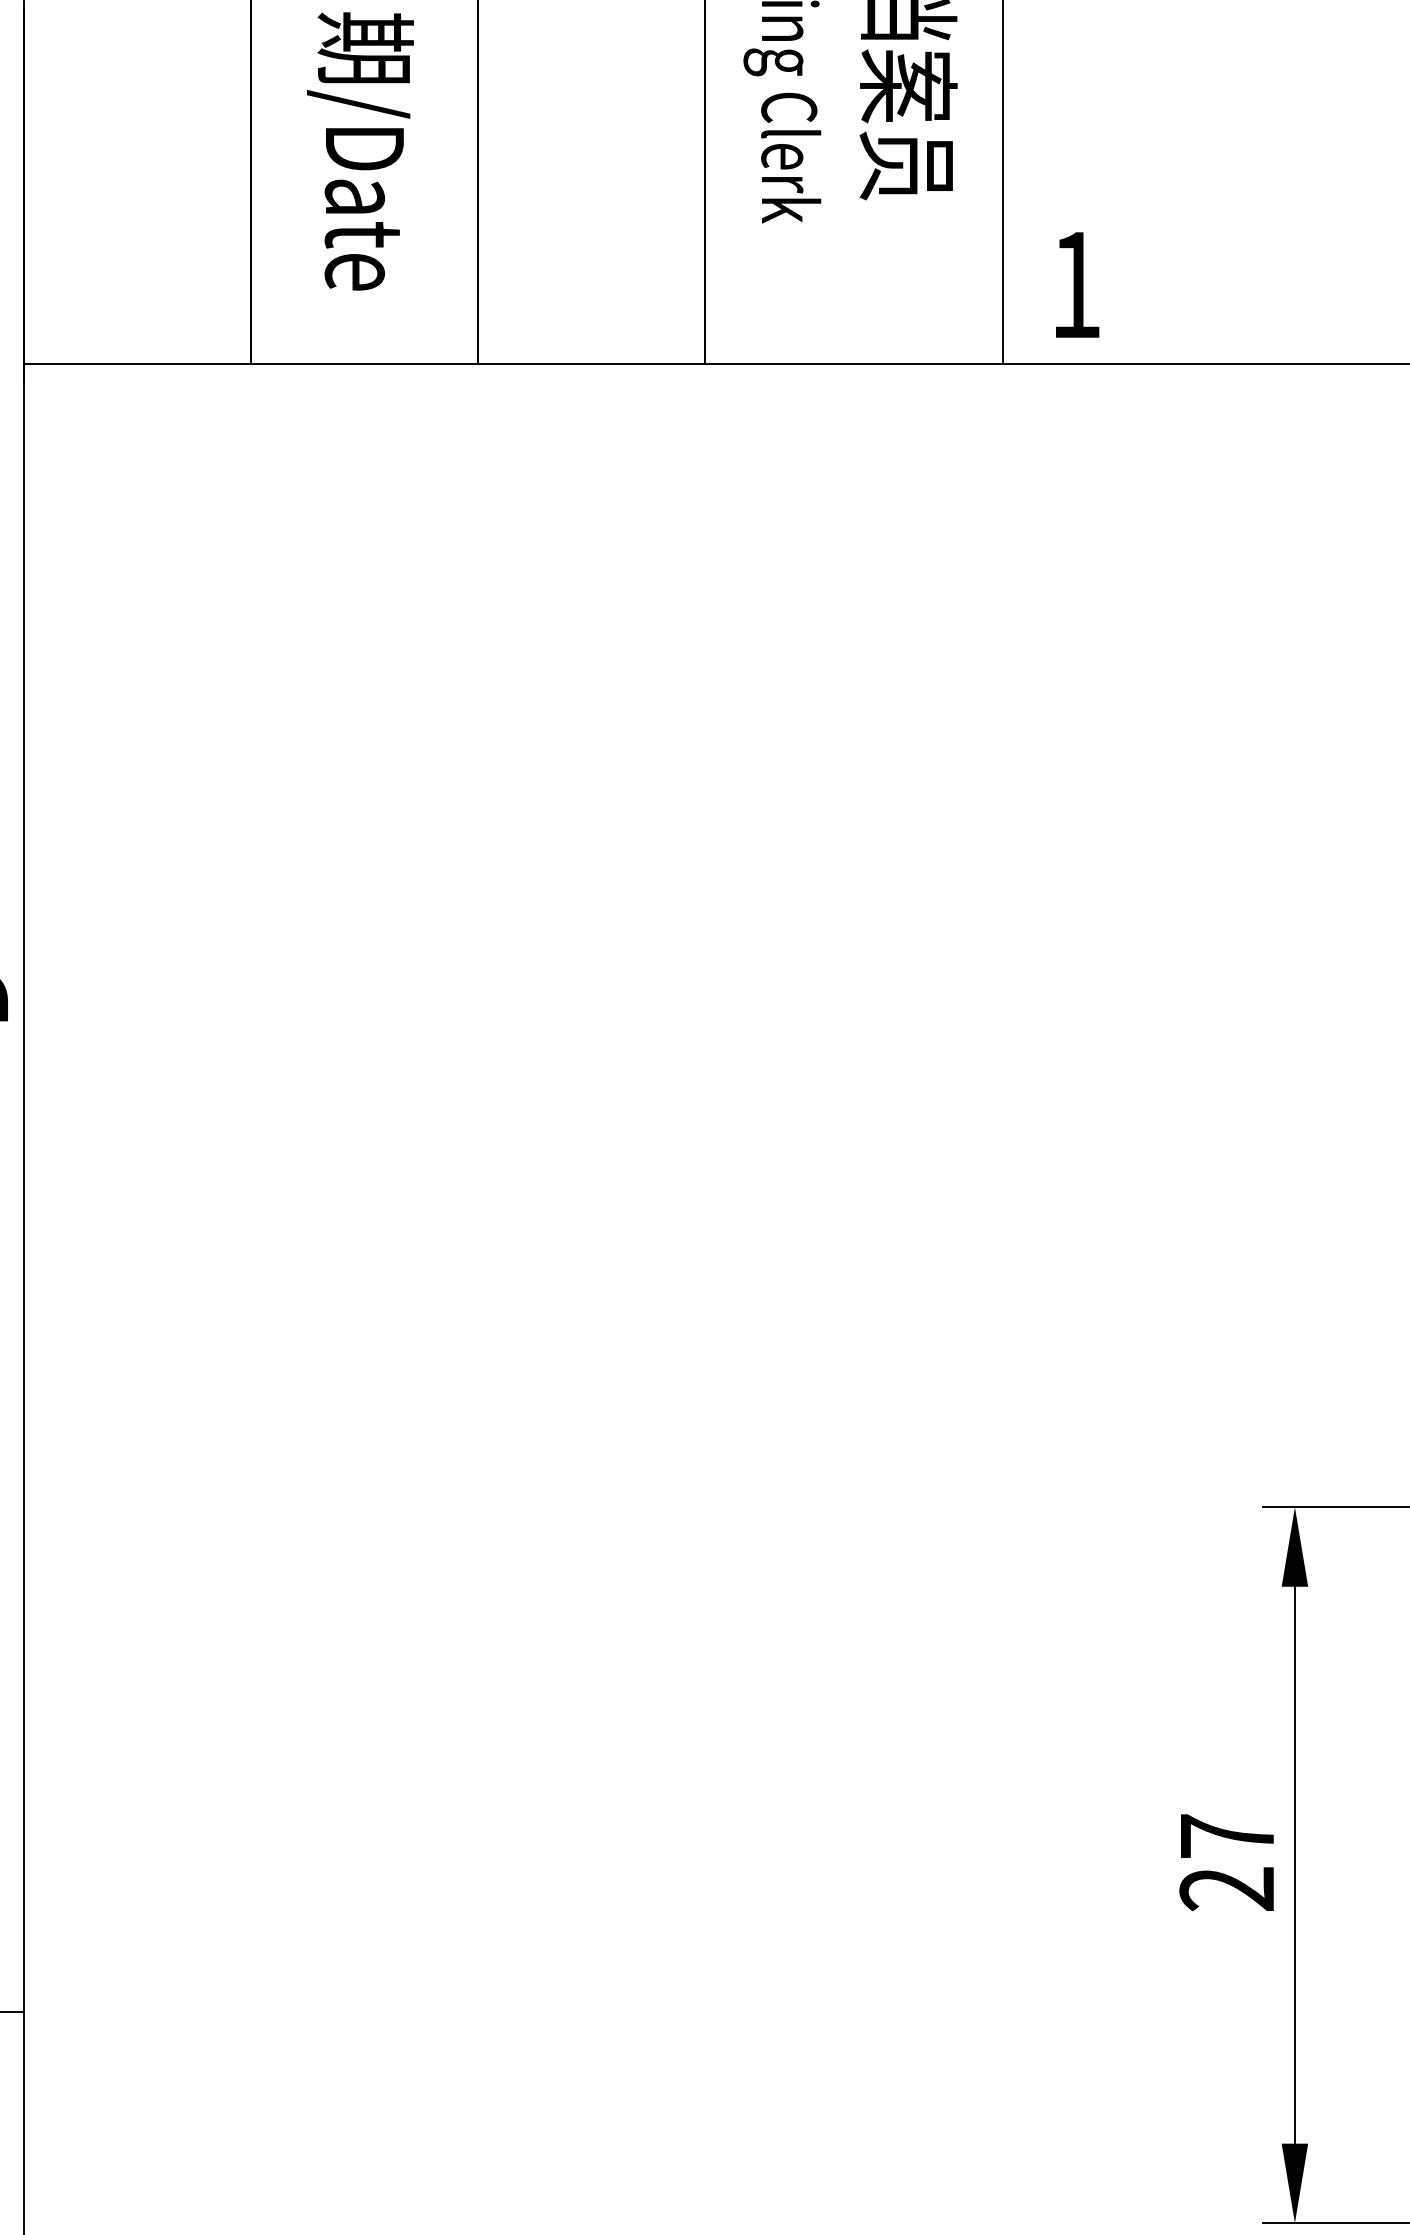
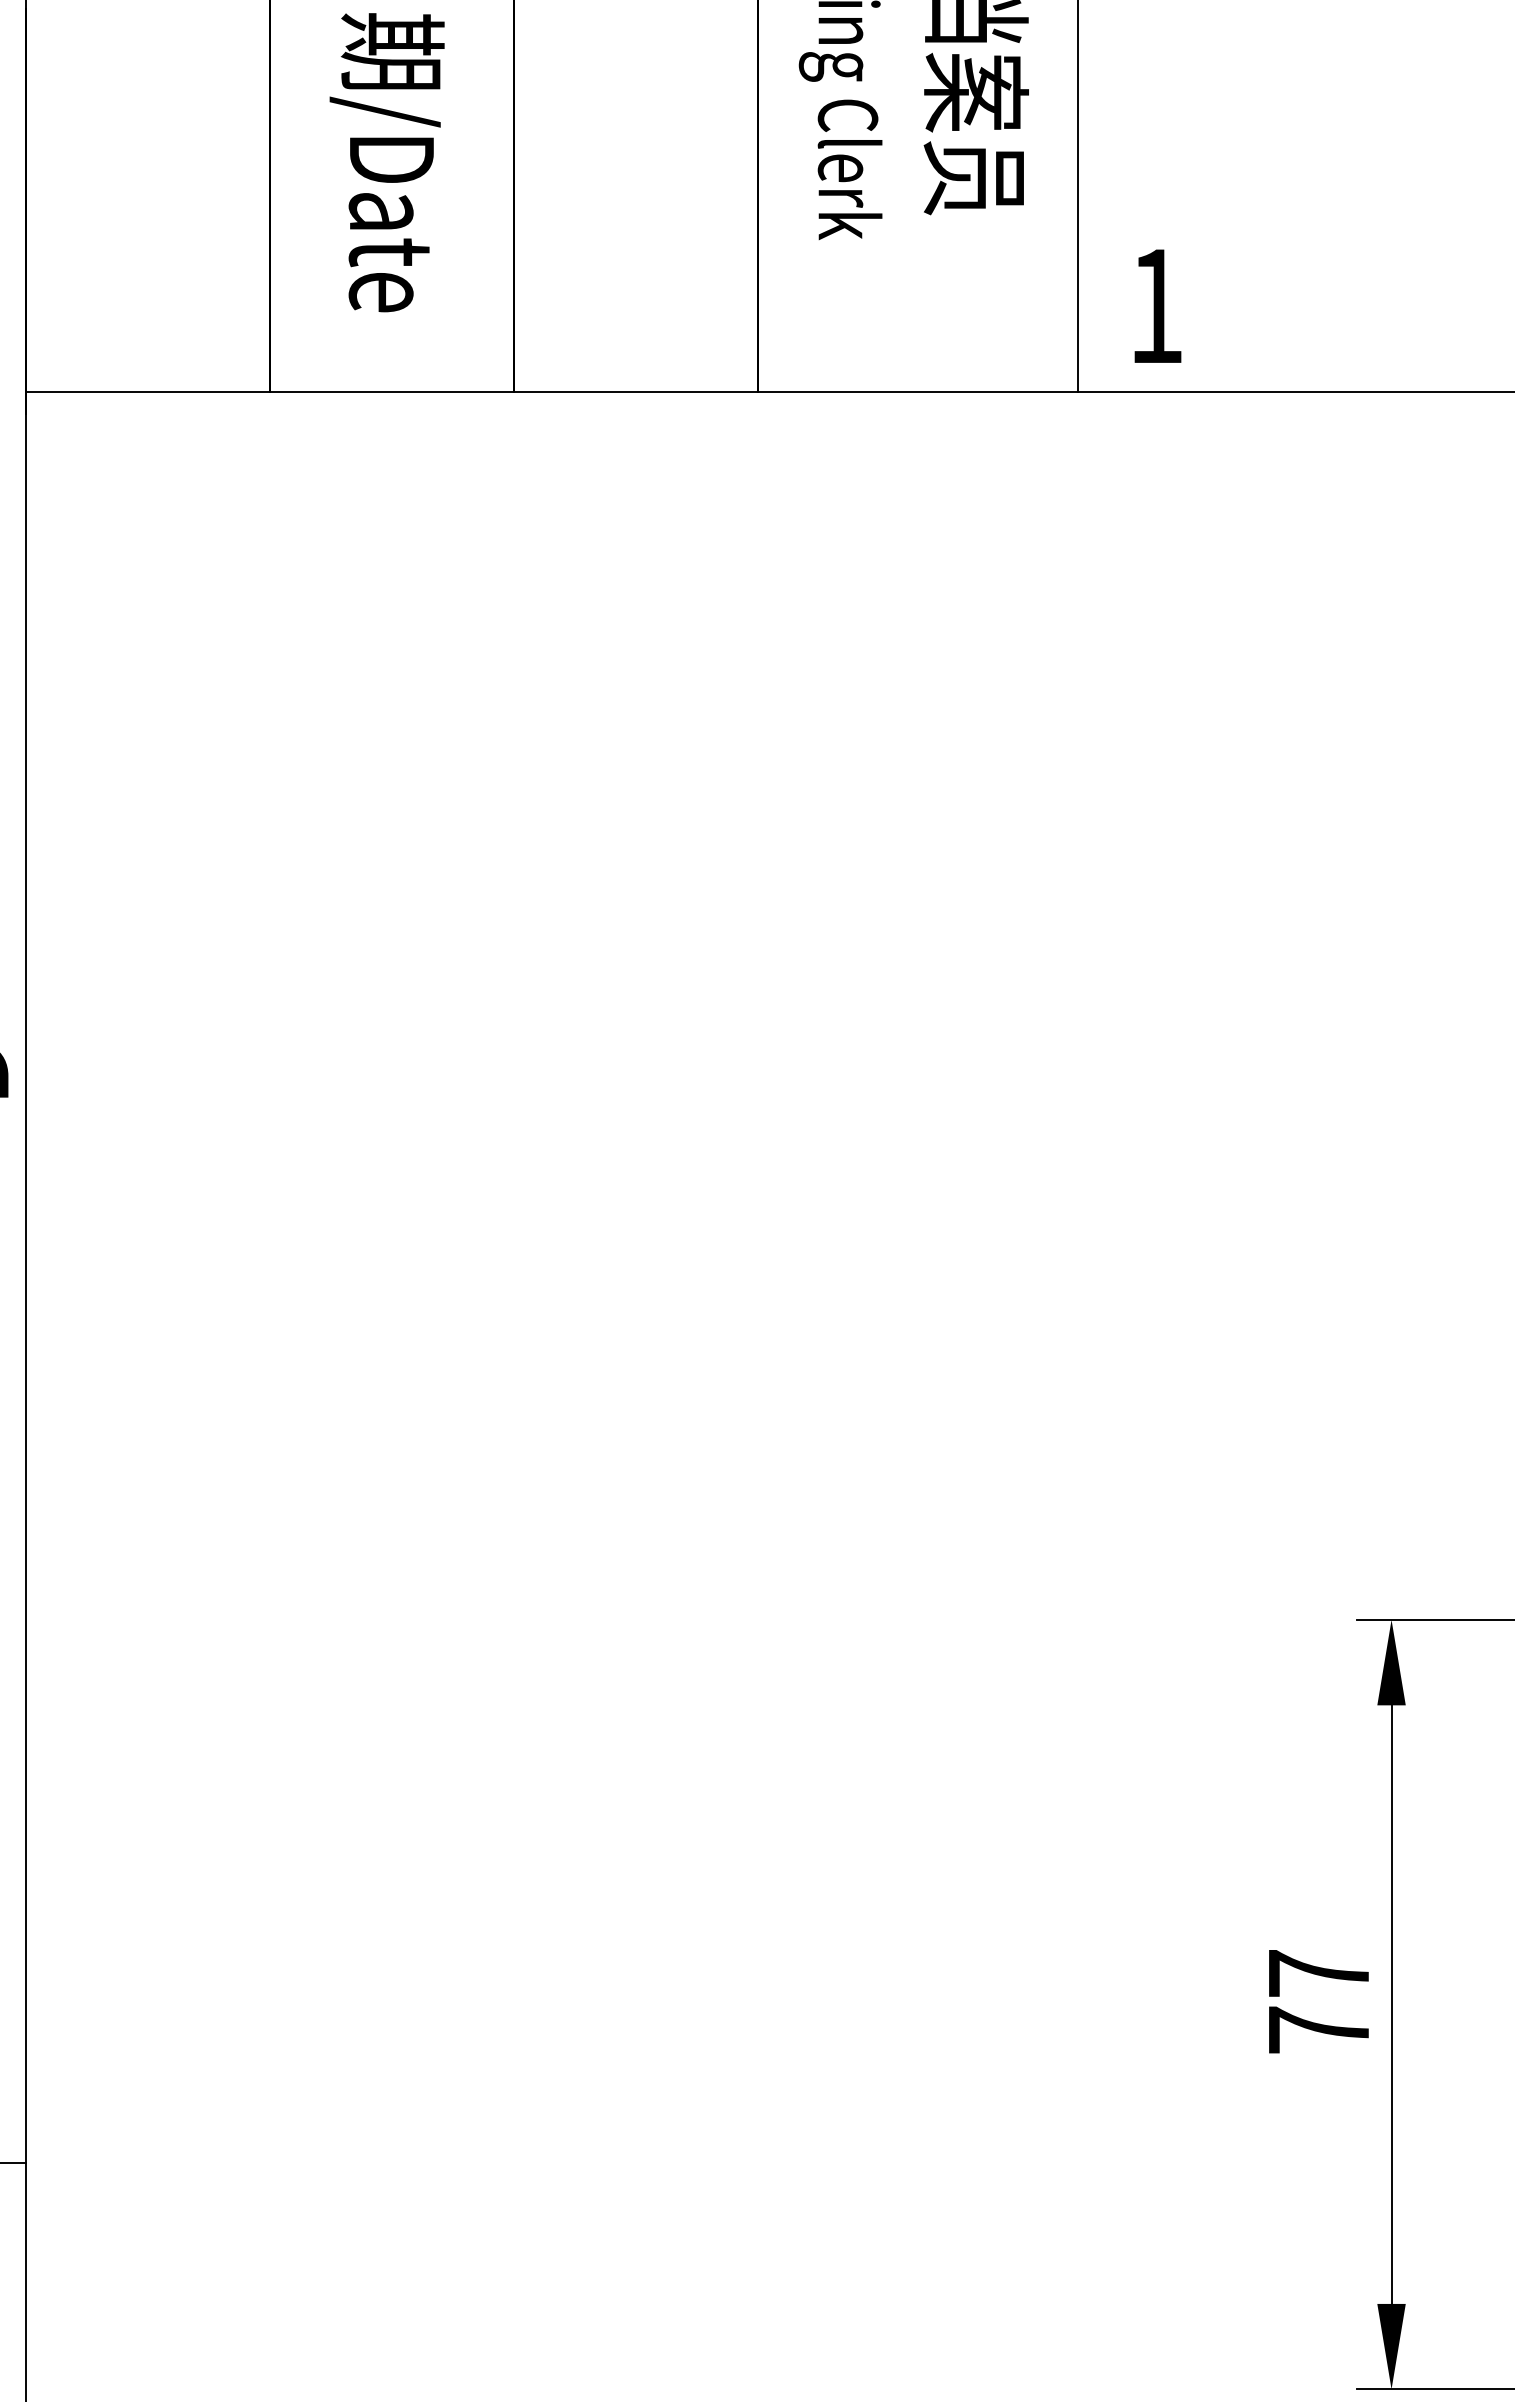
text: (1226, 1889) -> (1317, 2030), 27 -> 77

